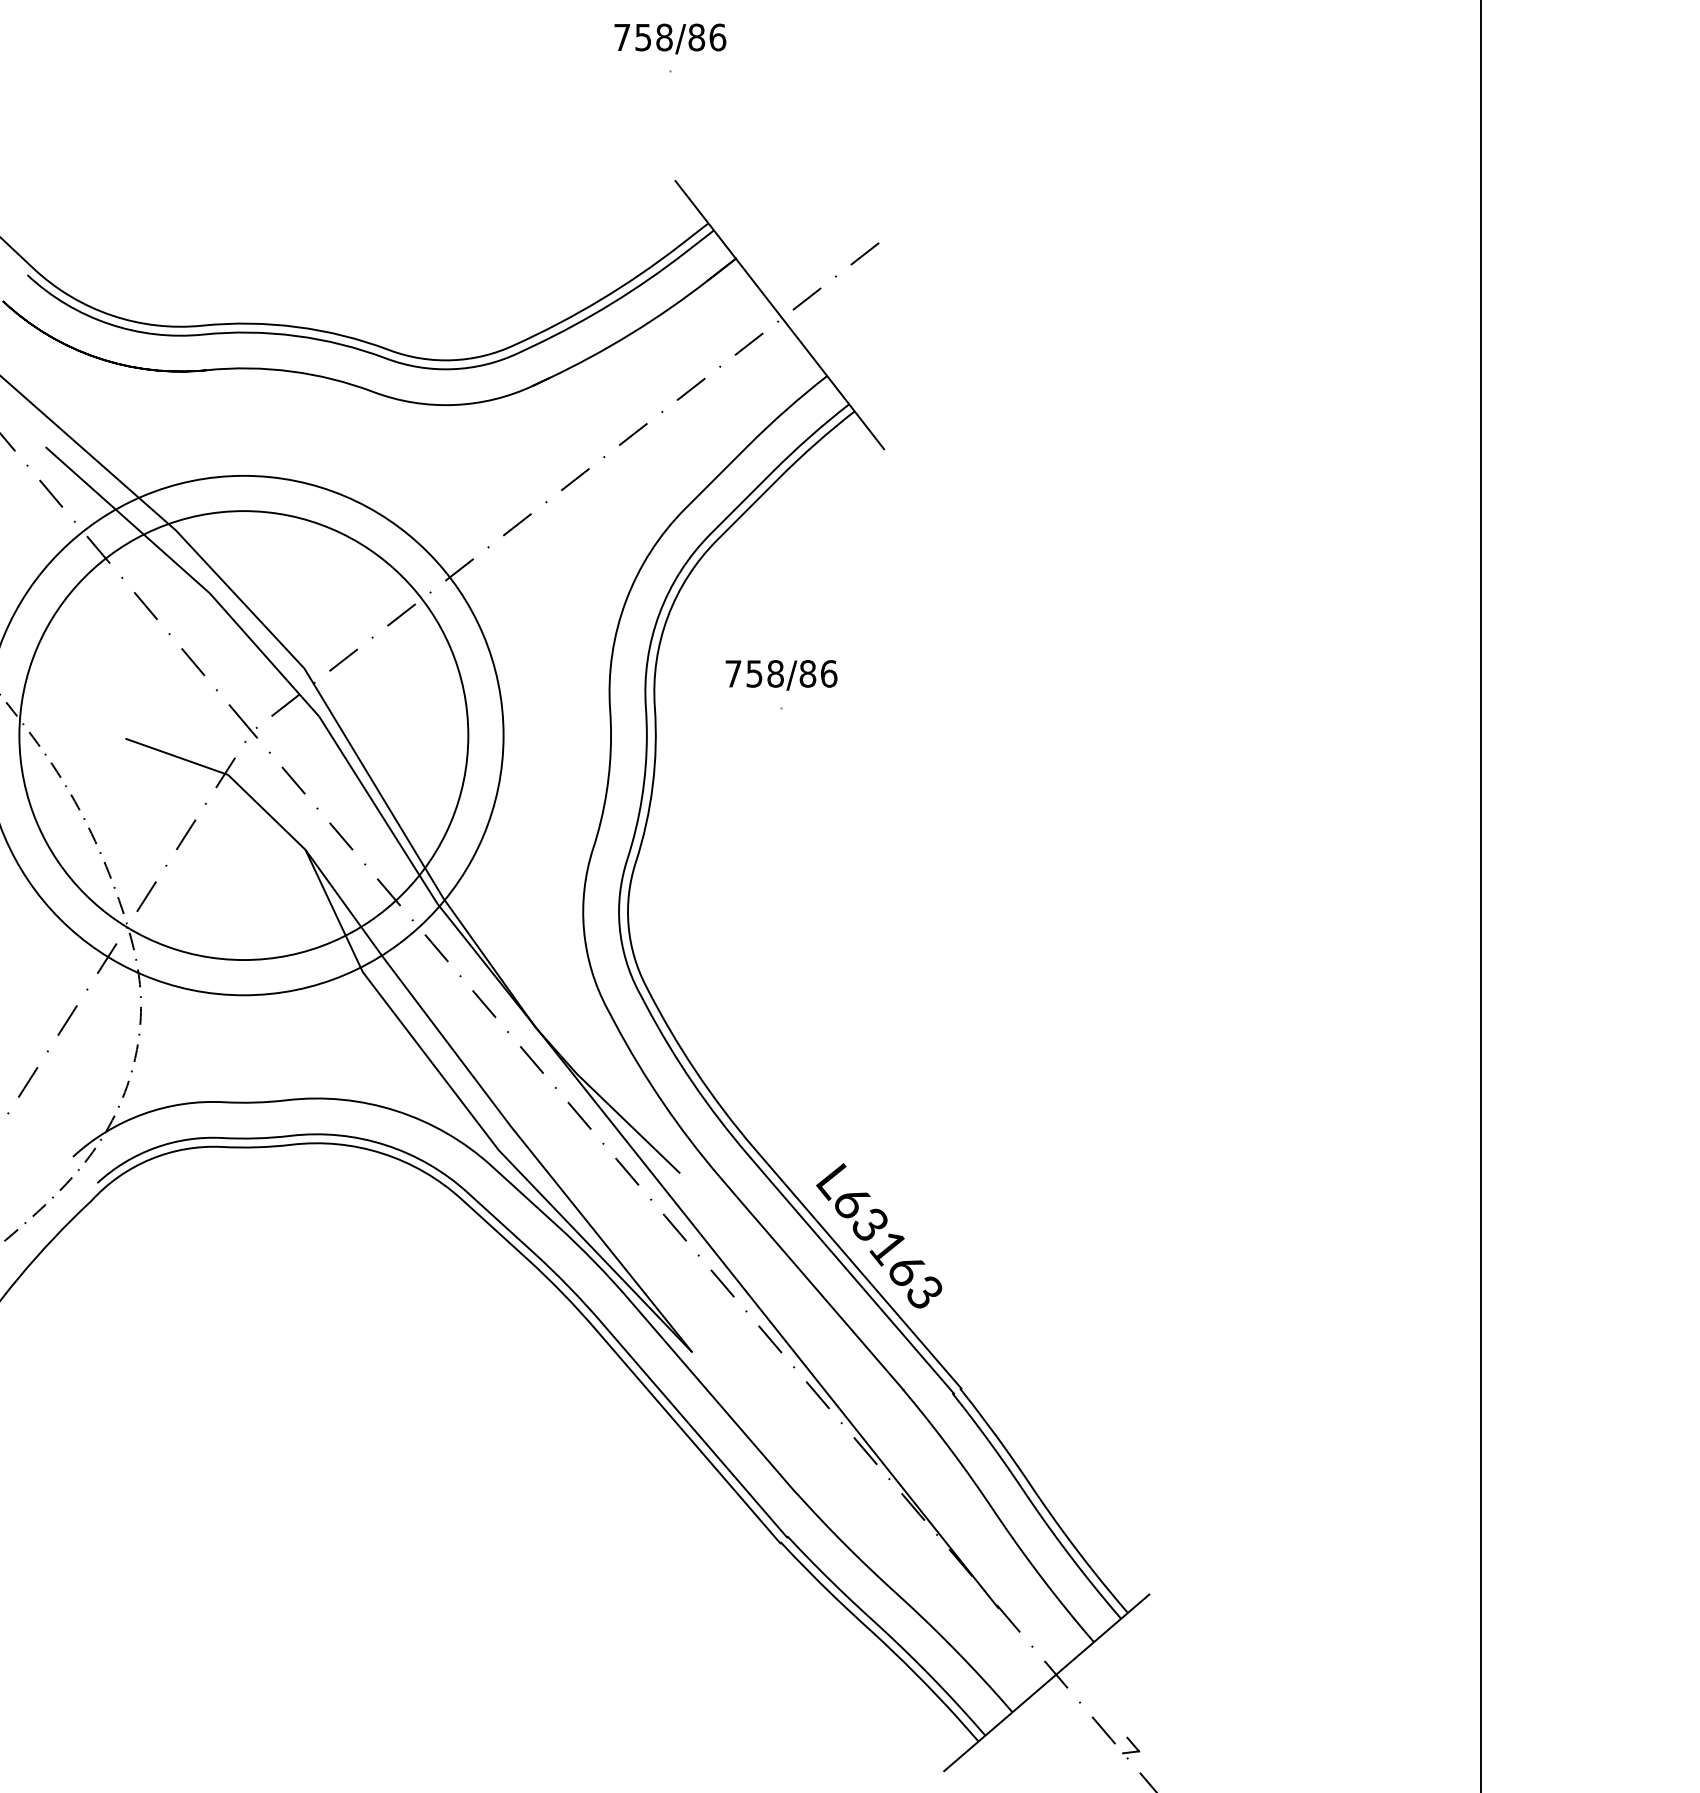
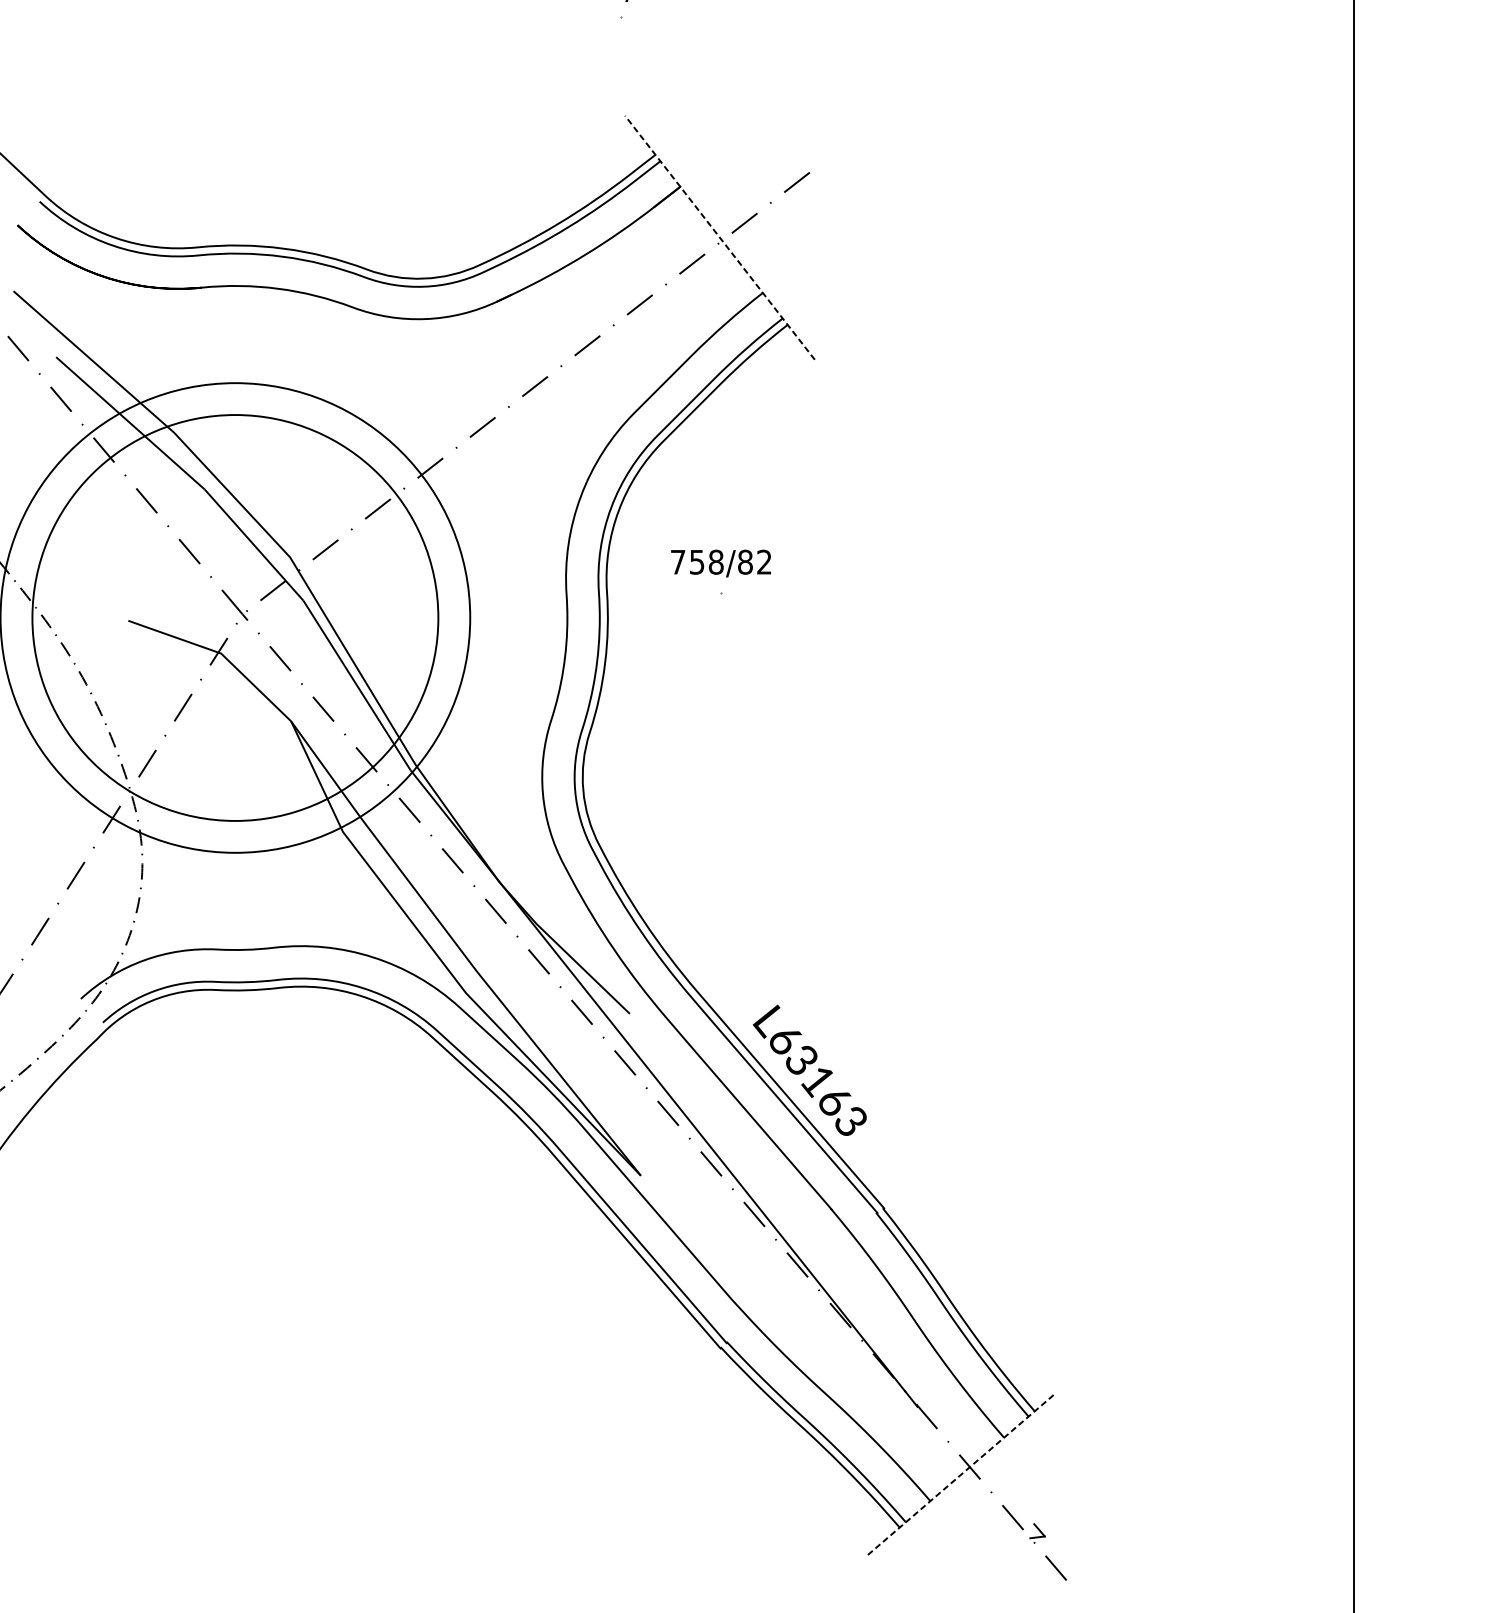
line: (779, 315) -> (719, 238), solid -> dashed
text: (828, 673) -> (764, 561), 758/86 -> 758/82
line: (1047, 1682) -> (962, 1474), solid -> dashed

